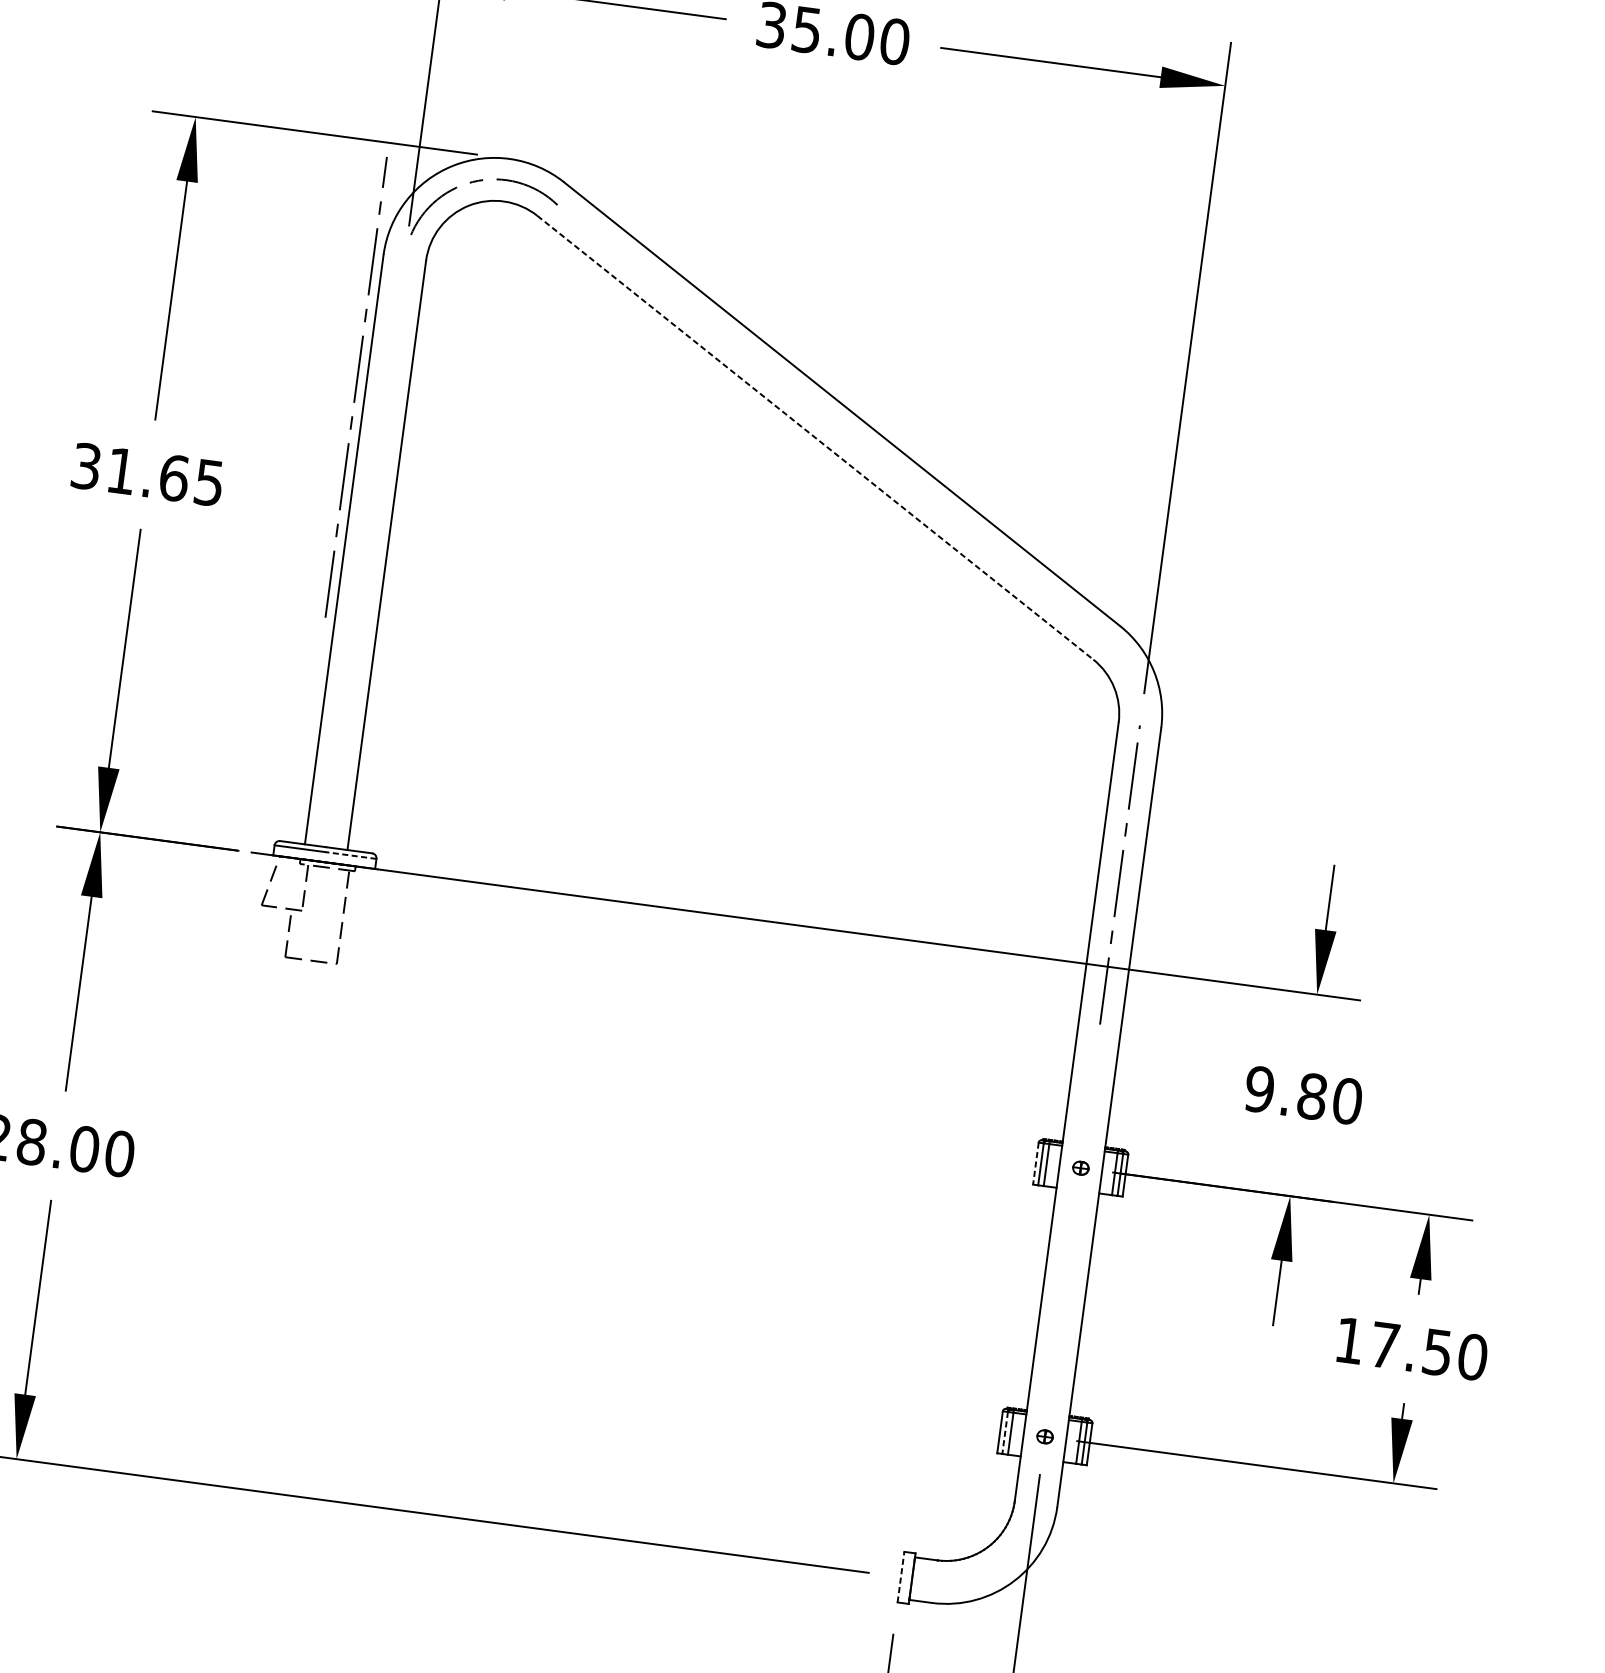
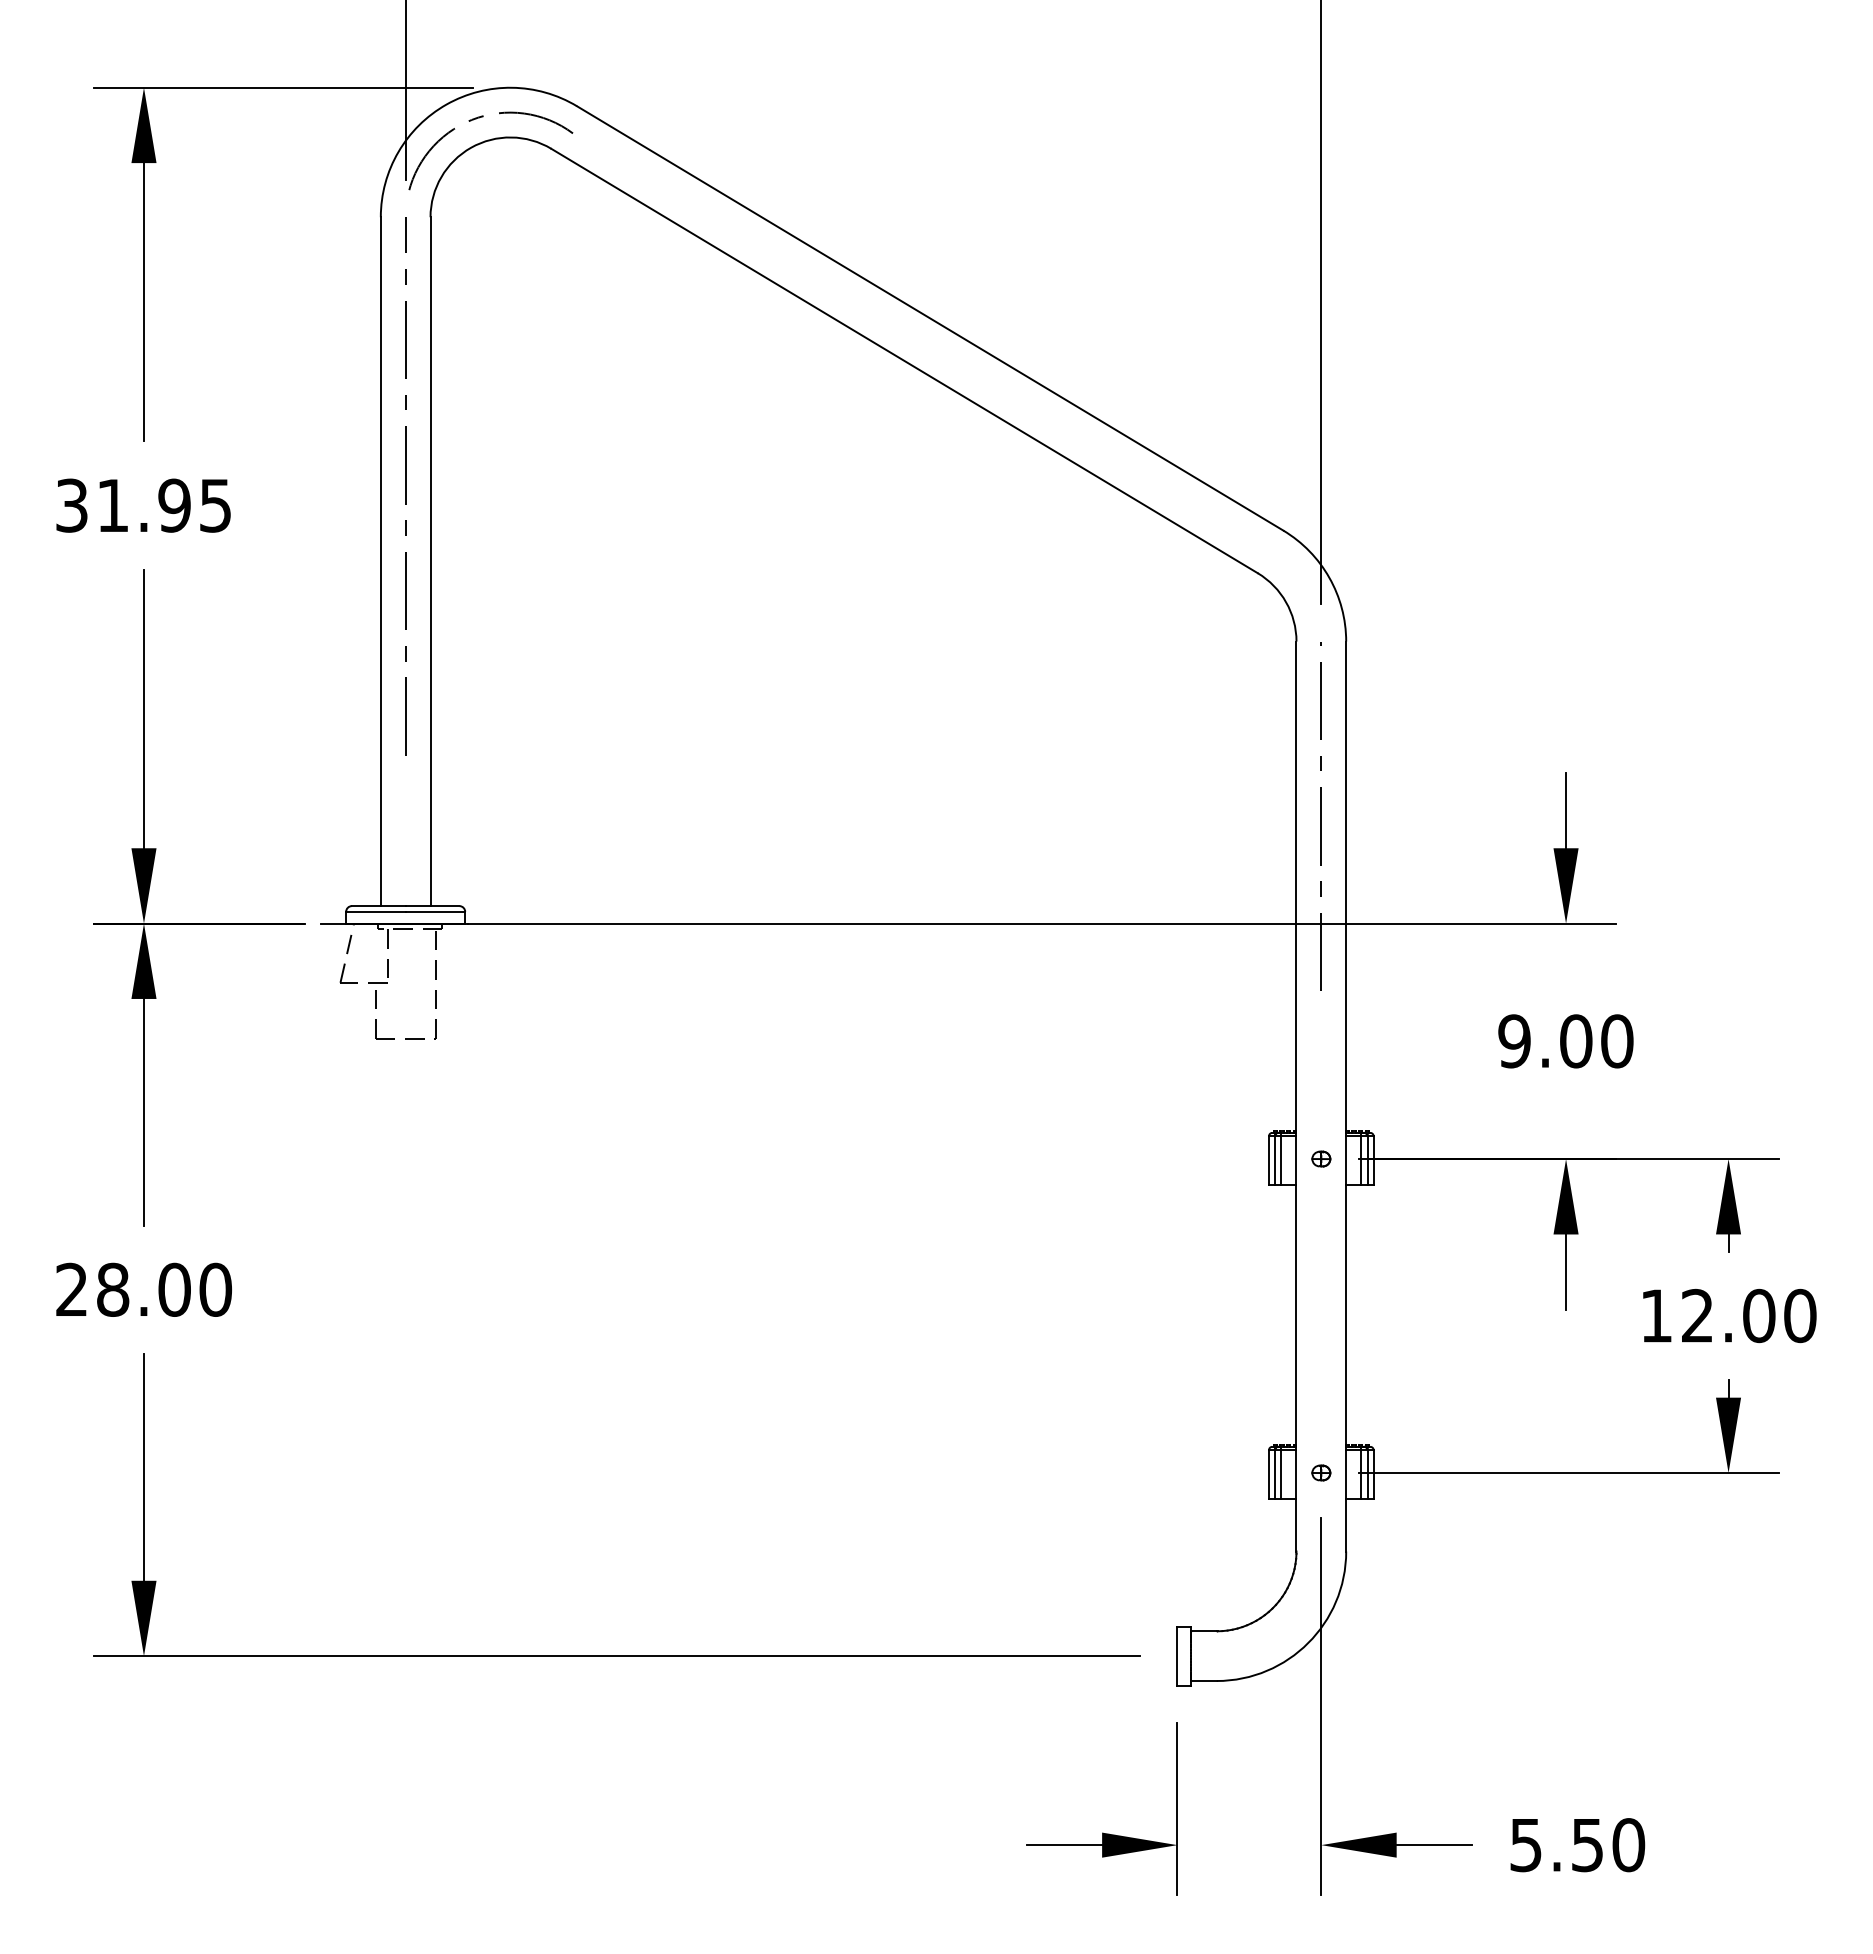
line: (356, 387) -> (405, 486), moved
line: (816, 438) -> (905, 361), dashed -> solid
text: (174, 478) -> (174, 505), 31.65 -> 31.95
line: (351, 855) -> (435, 911), dashed -> solid
text: (1312, 1096) -> (1576, 1041), 9.80 -> 9.00
line: (1036, 1163) -> (1269, 1160), dashed -> solid
text: (1411, 1348) -> (1728, 1315), 17.50 -> 12.00
line: (1004, 1432) -> (1274, 1474), dashed -> solid
line: (900, 1577) -> (1177, 1656), dashed -> solid

